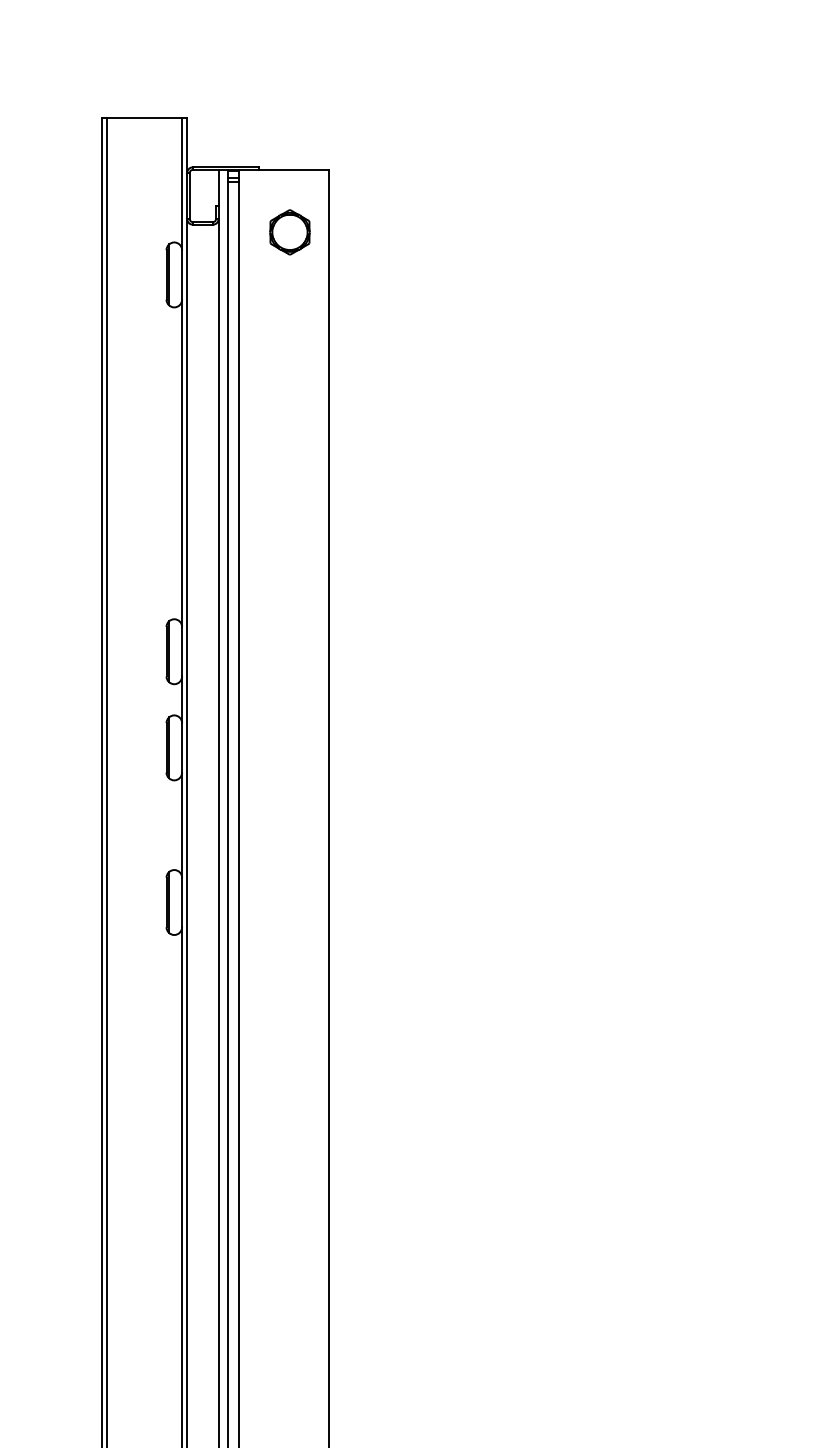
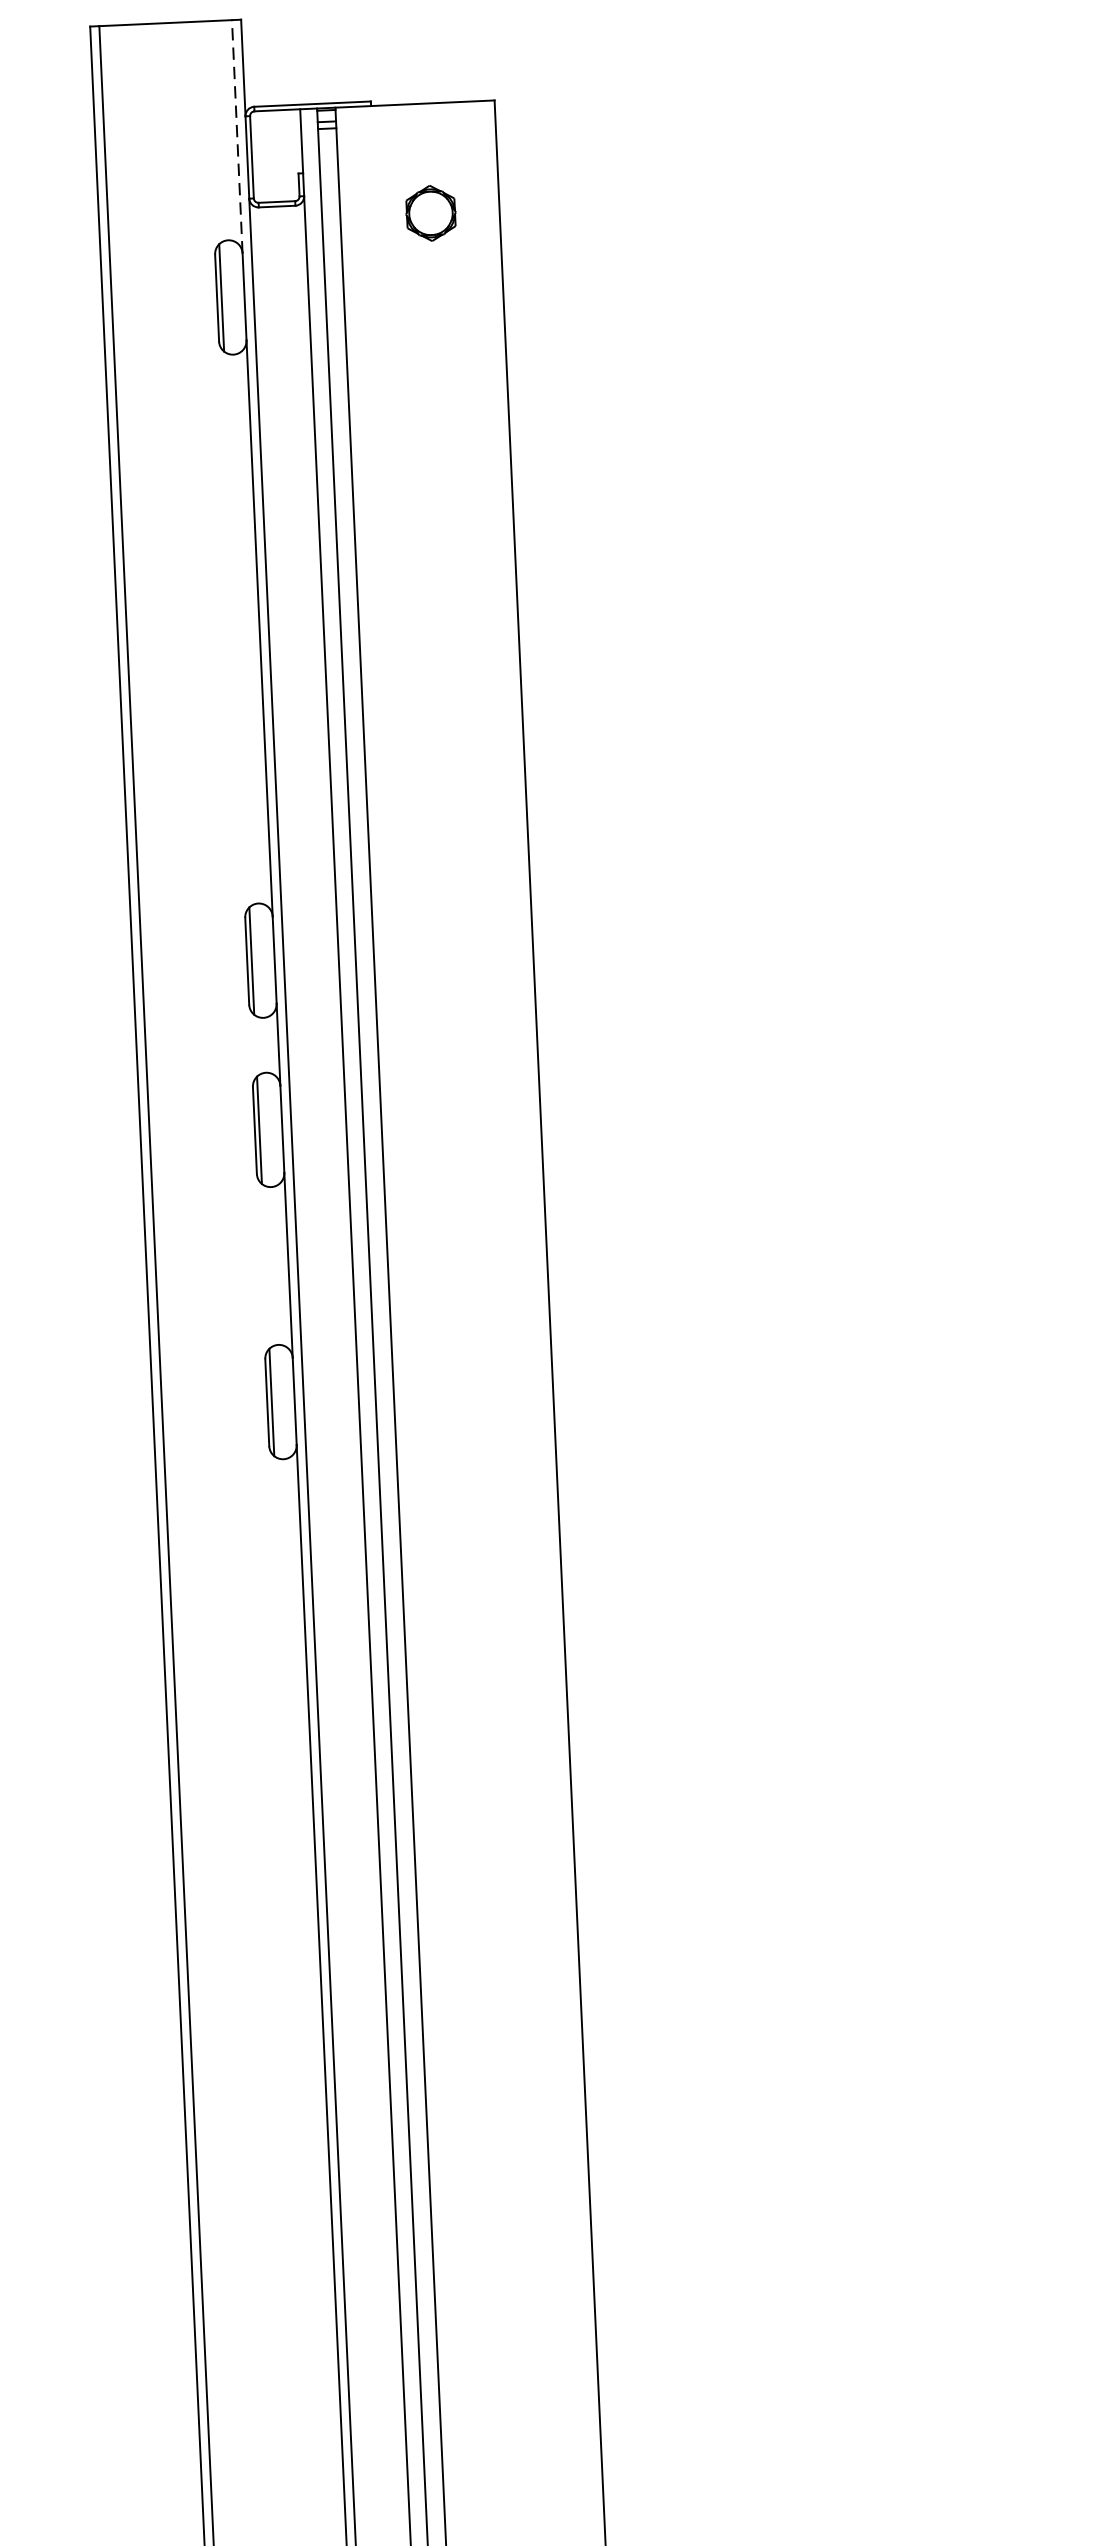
line: (182, 183) -> (237, 135), solid -> dashed
part: (289, 232) -> (430, 213), size x0.7

